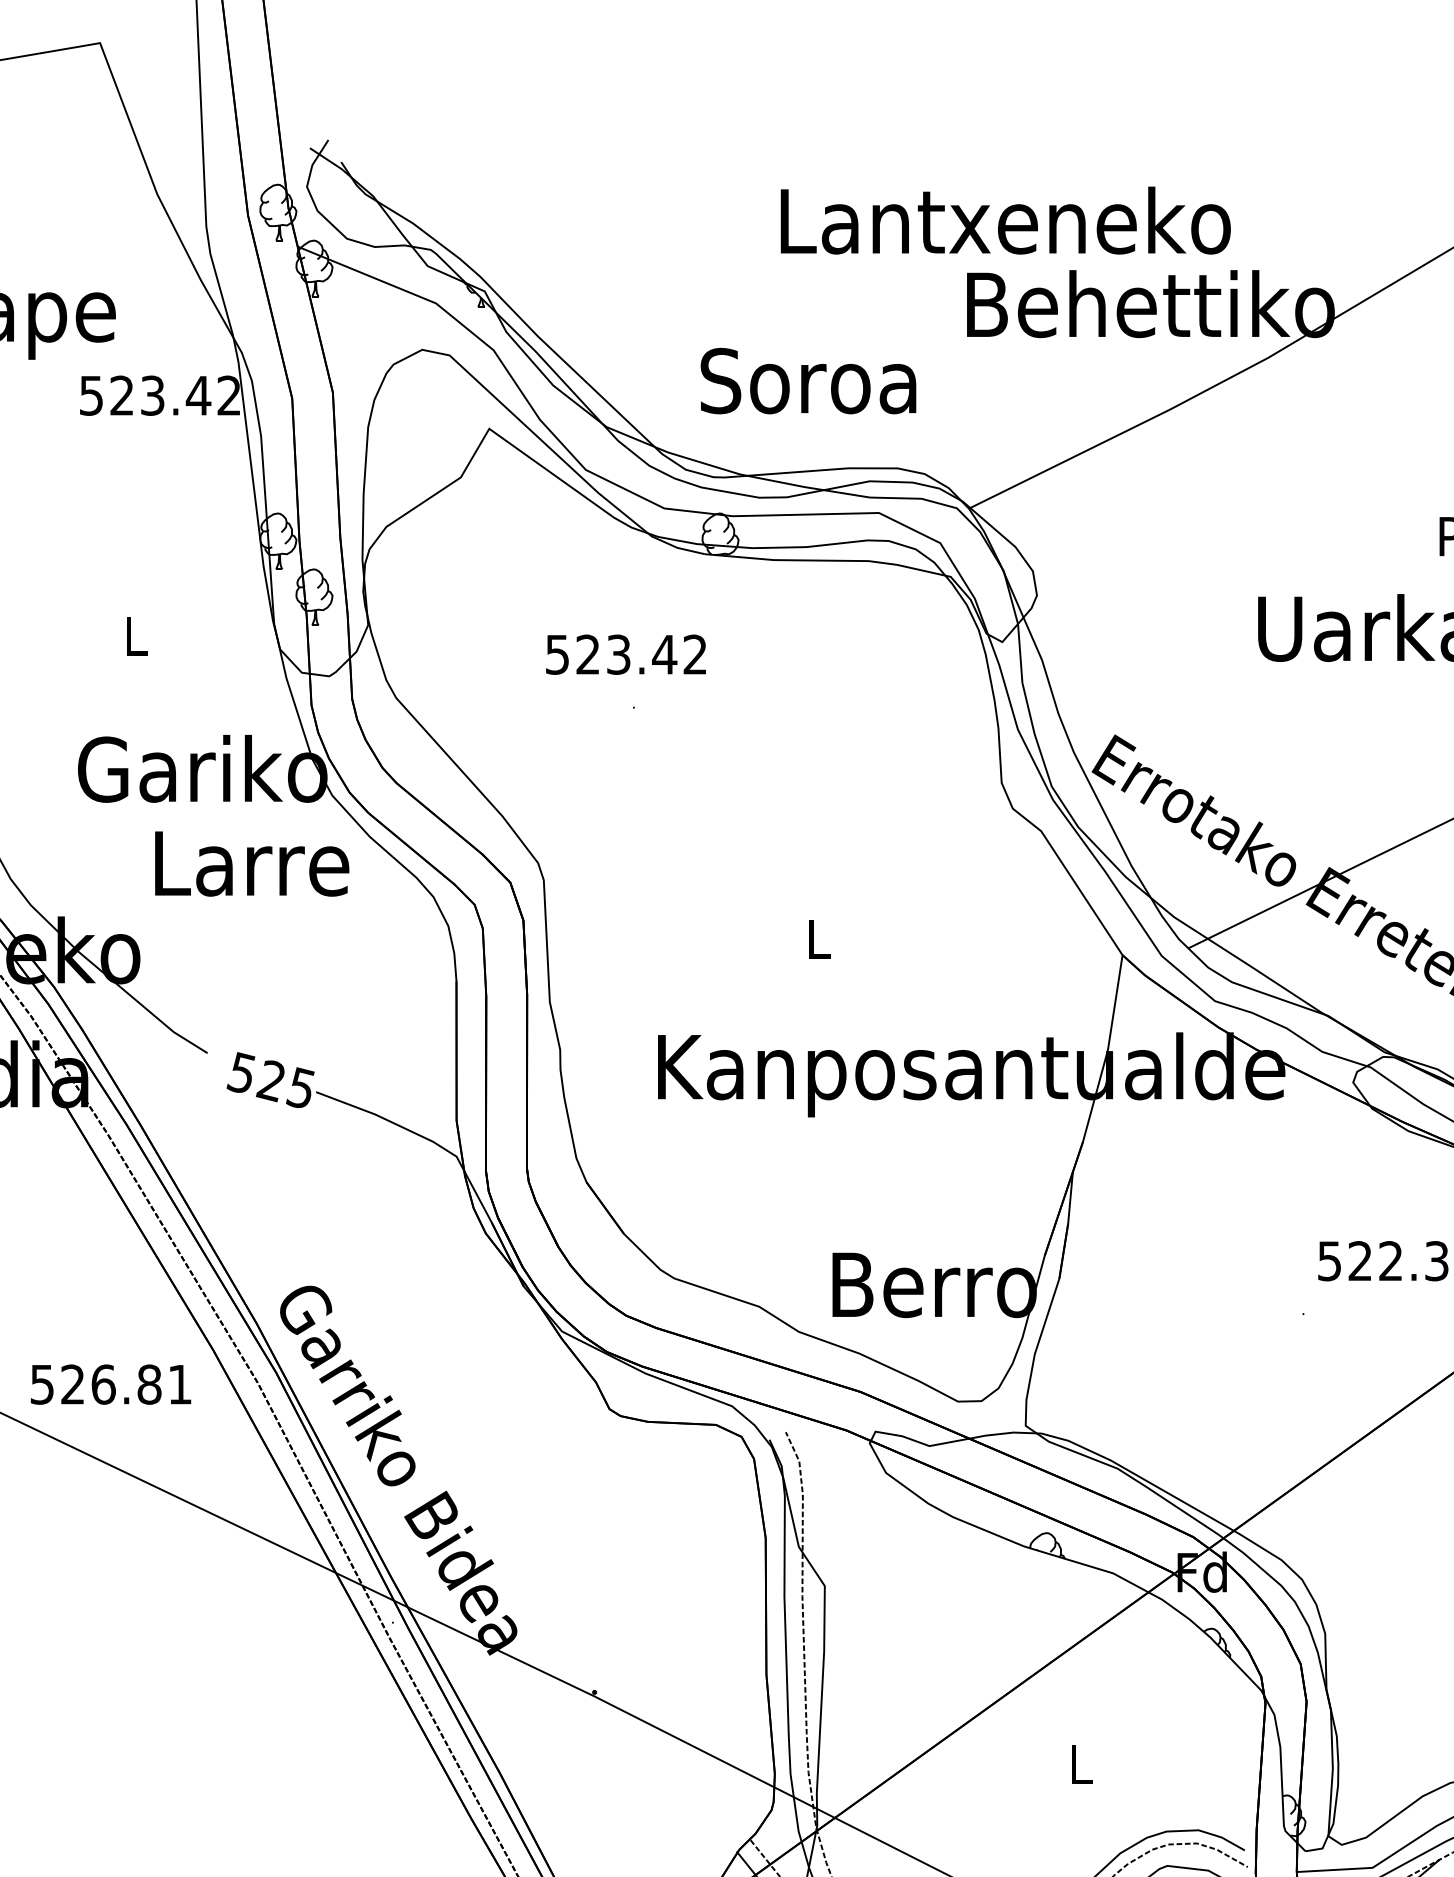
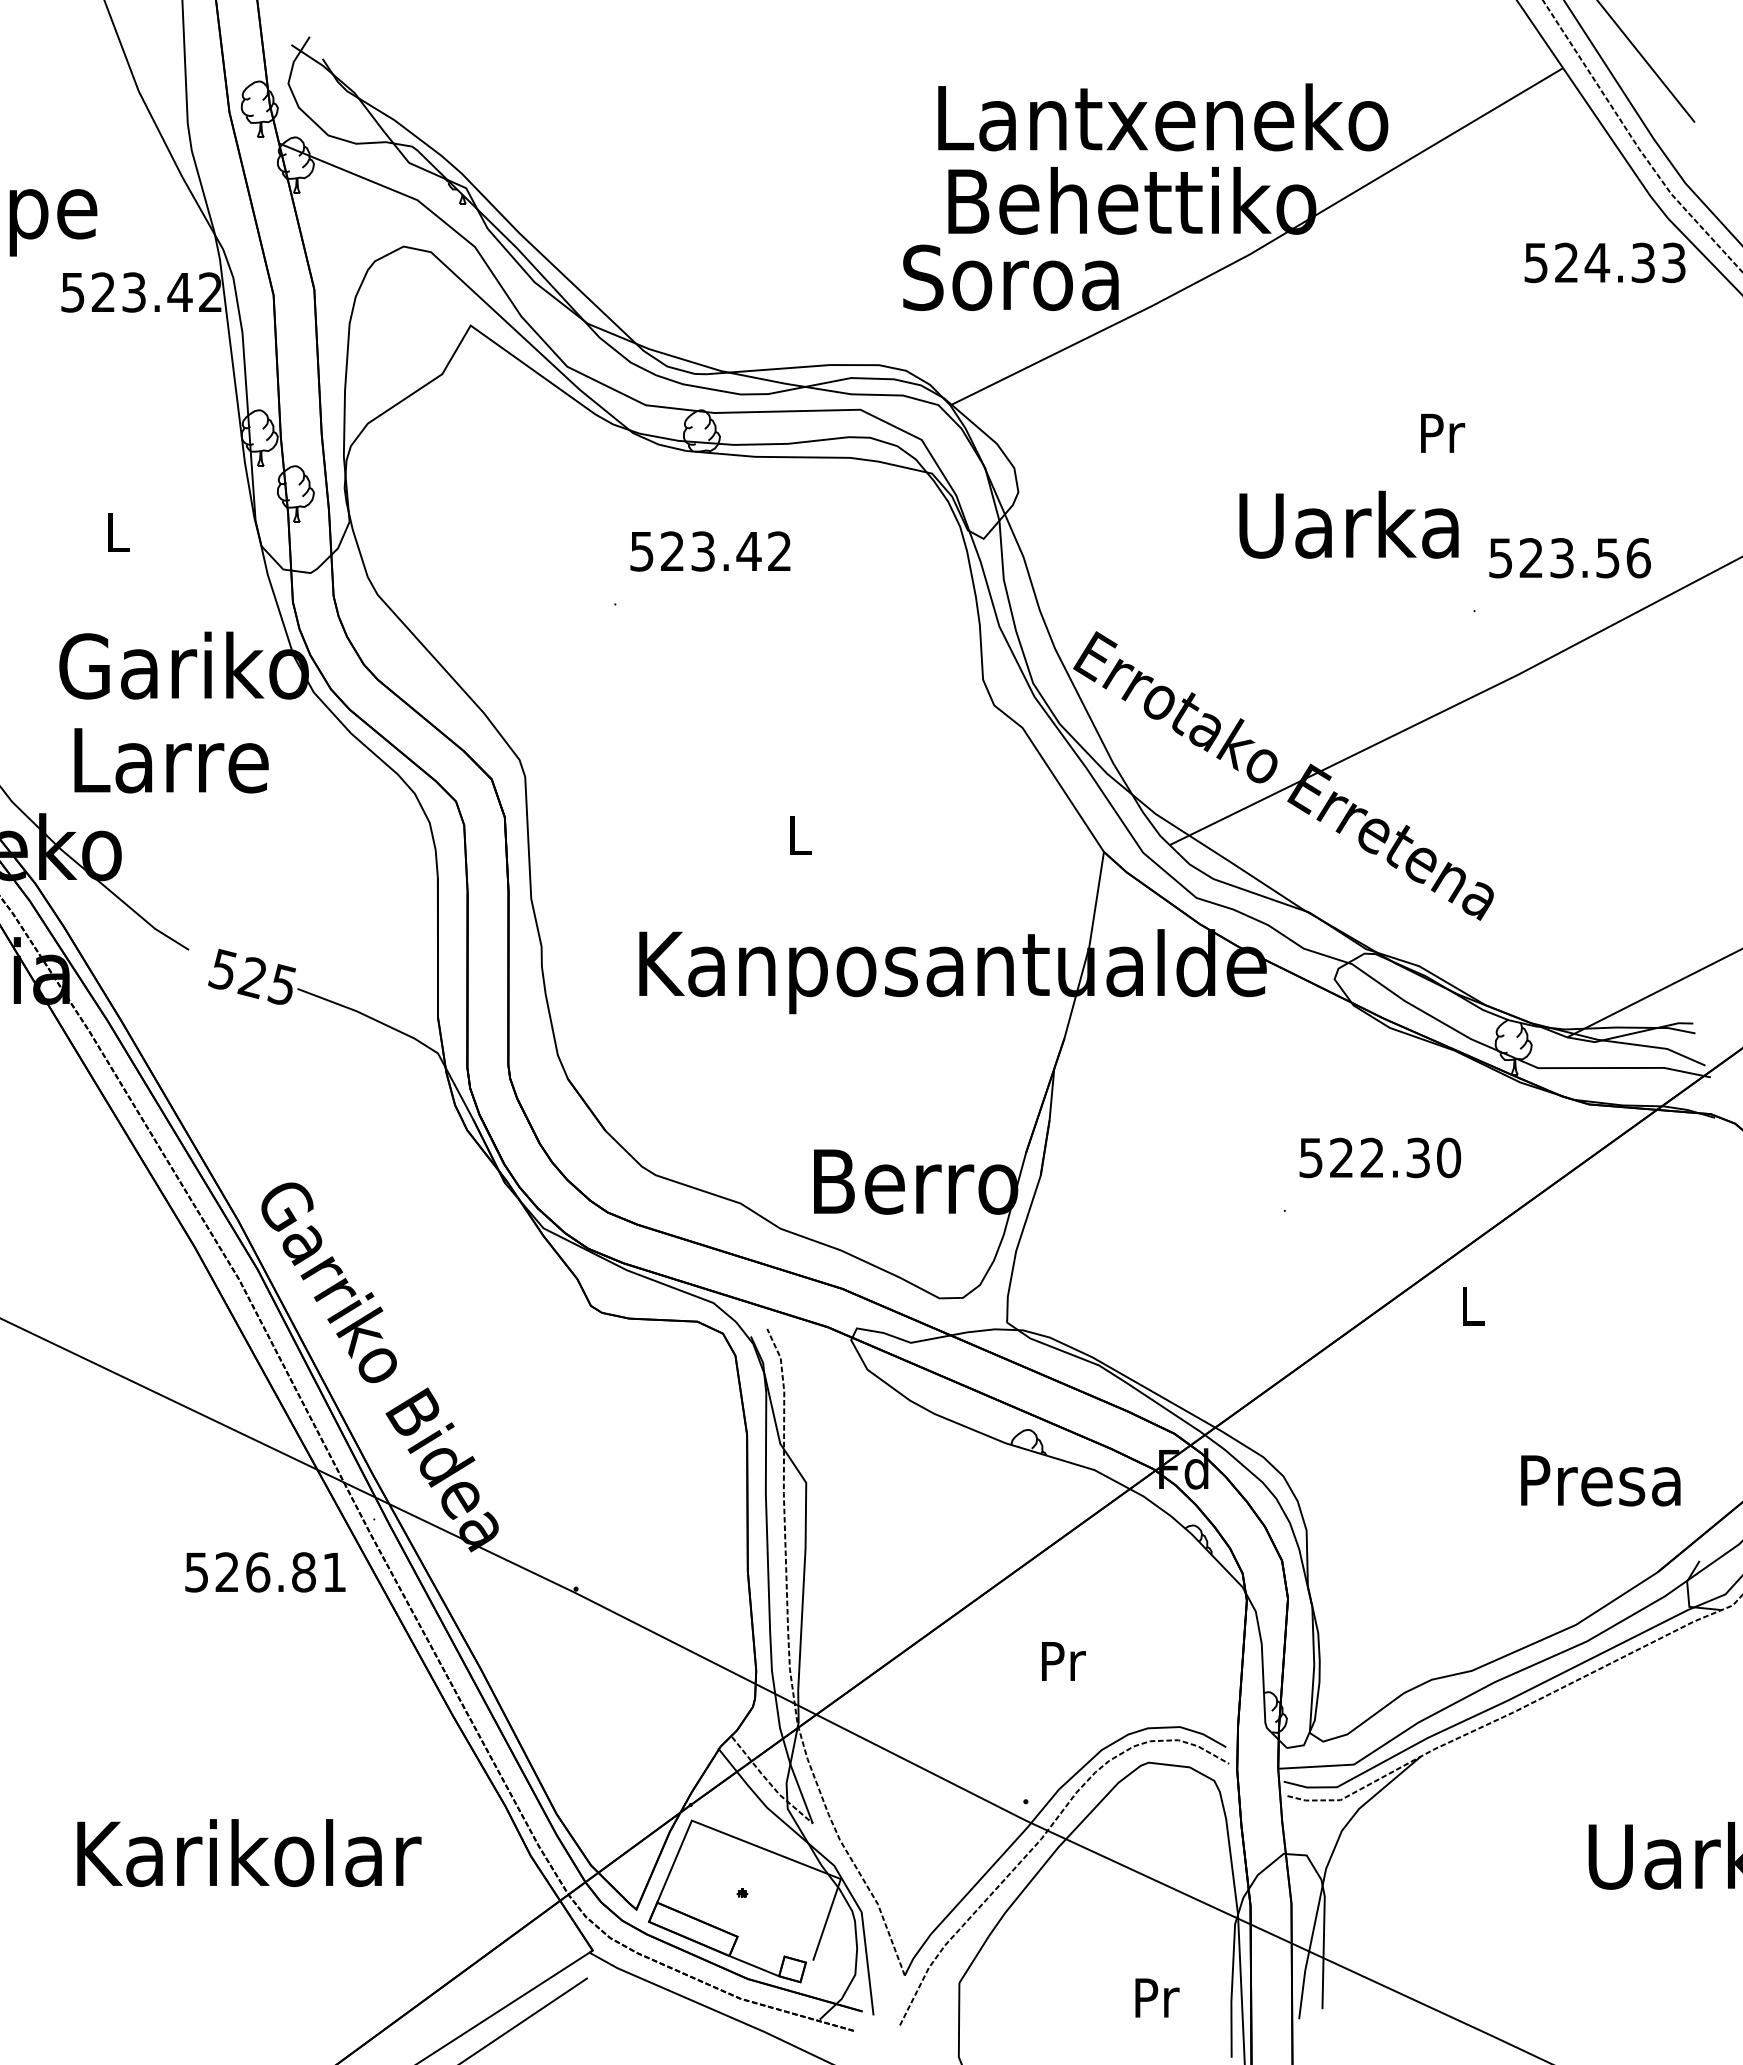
text: (1006, 220) -> (1163, 117), moved
text: (808, 380) -> (1010, 277), moved
text: (626, 654) -> (710, 551), moved
text: (252, 863) -> (171, 760), moved
text: (111, 1384) -> (265, 1572), moved
text: (1082, 1764) -> (1063, 1661), L -> Pr

